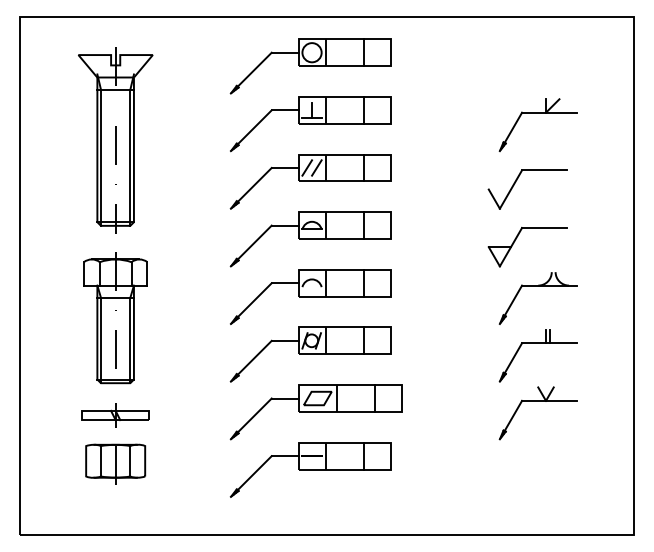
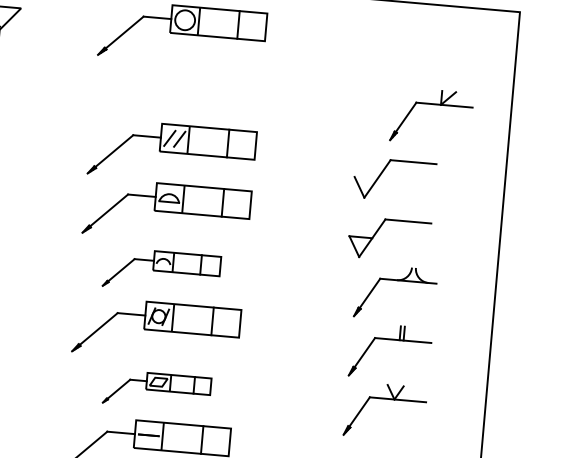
part: (537, 113) -> (432, 104), moved
part: (310, 124) -> (177, 93), removed
part: (310, 296) -> (161, 270), size x0.7
part: (315, 412) -> (156, 390), size x0.6

